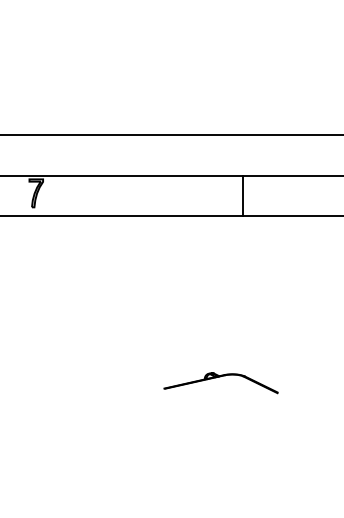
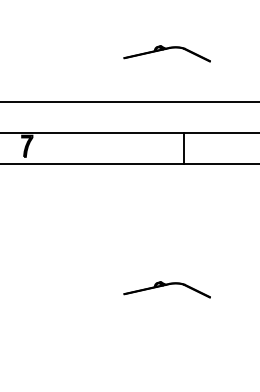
part: (220, 70) -> (166, 53), added

